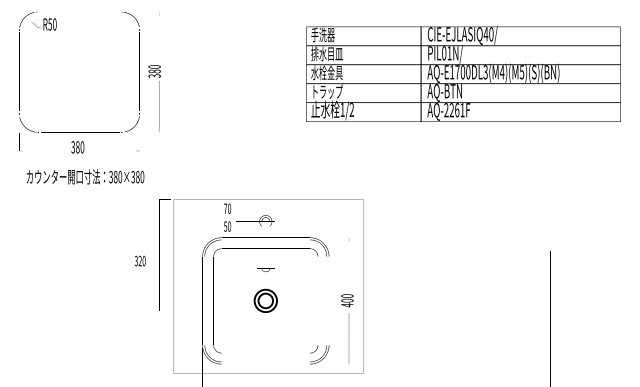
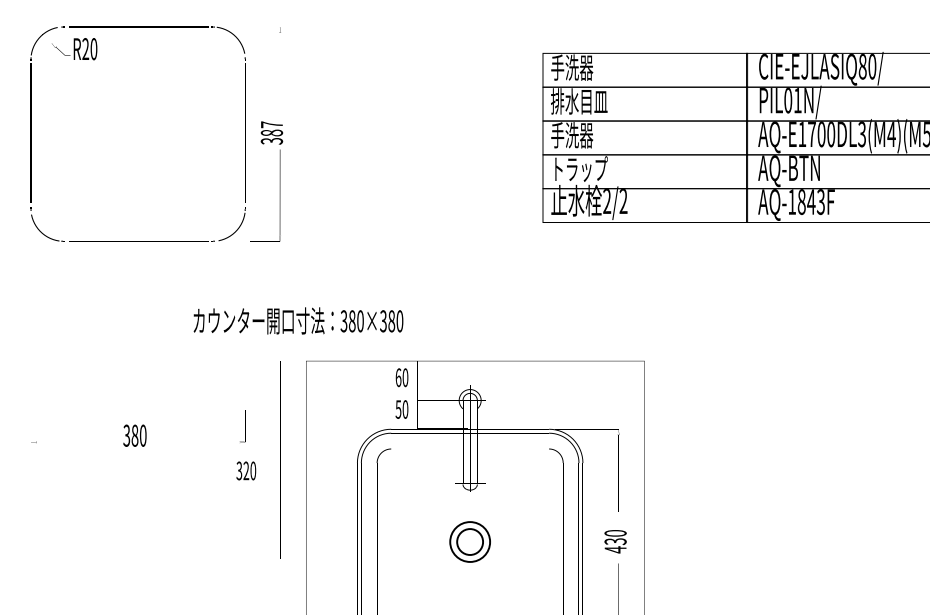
text: (49, 24) -> (84, 49), R50 -> R20
text: (485, 34) -> (861, 66), CIE-EJLASIQ40/ -> CIE-EJLASIQ80/
text: (154, 66) -> (271, 124), 380 -> 387
text: (326, 72) -> (578, 134), 水栓金具 -> 手洗器
text: (342, 109) -> (606, 200), 1/2 -> 2/2
text: (454, 110) -> (806, 202), AQ-2261F -> AQ-1843F
text: (79, 143) -> (137, 428), moved
text: (85, 176) -> (298, 320), moved
text: (225, 208) -> (398, 377), 70 -> 60
text: (347, 300) -> (615, 541), 400 -> 430

